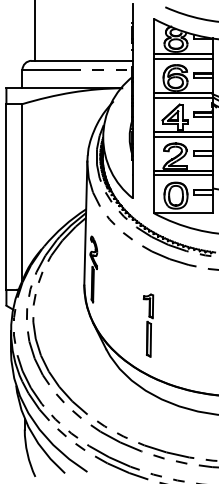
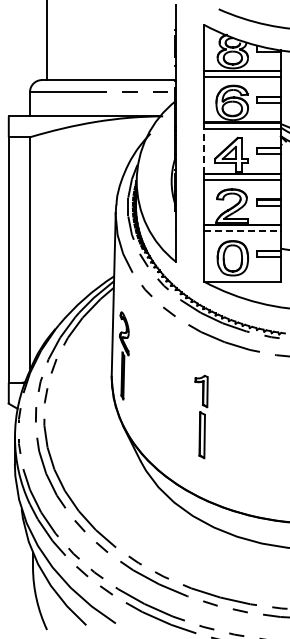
line: (153, 114) -> (203, 150), solid -> dashed
line: (183, 175) -> (242, 231), solid -> dashed
part: (148, 325) -> (201, 416), moved

